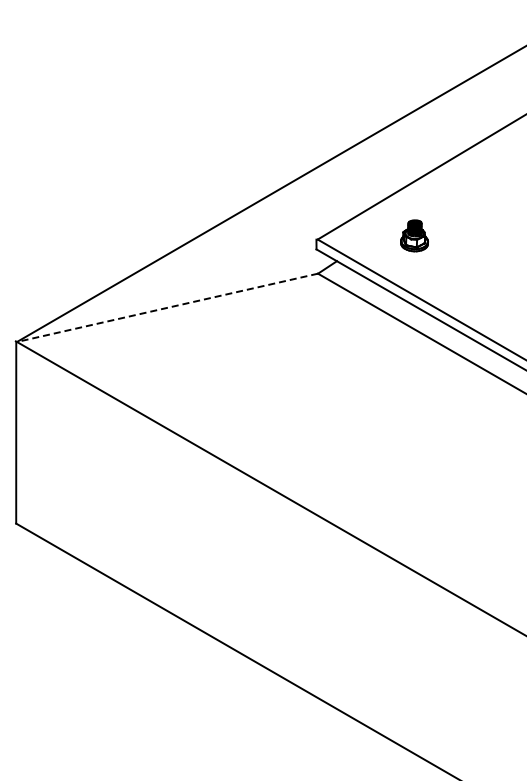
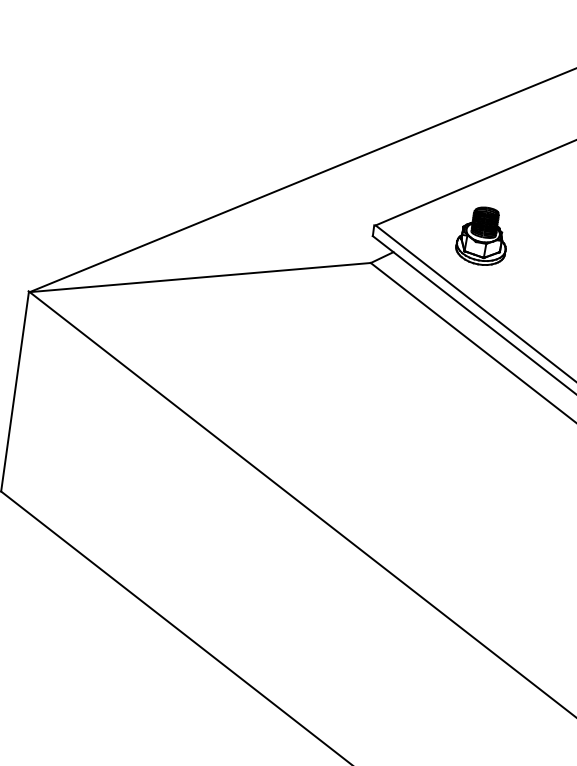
part: (414, 235) -> (482, 235), size x1.67
line: (166, 307) -> (199, 277), dashed -> solid

